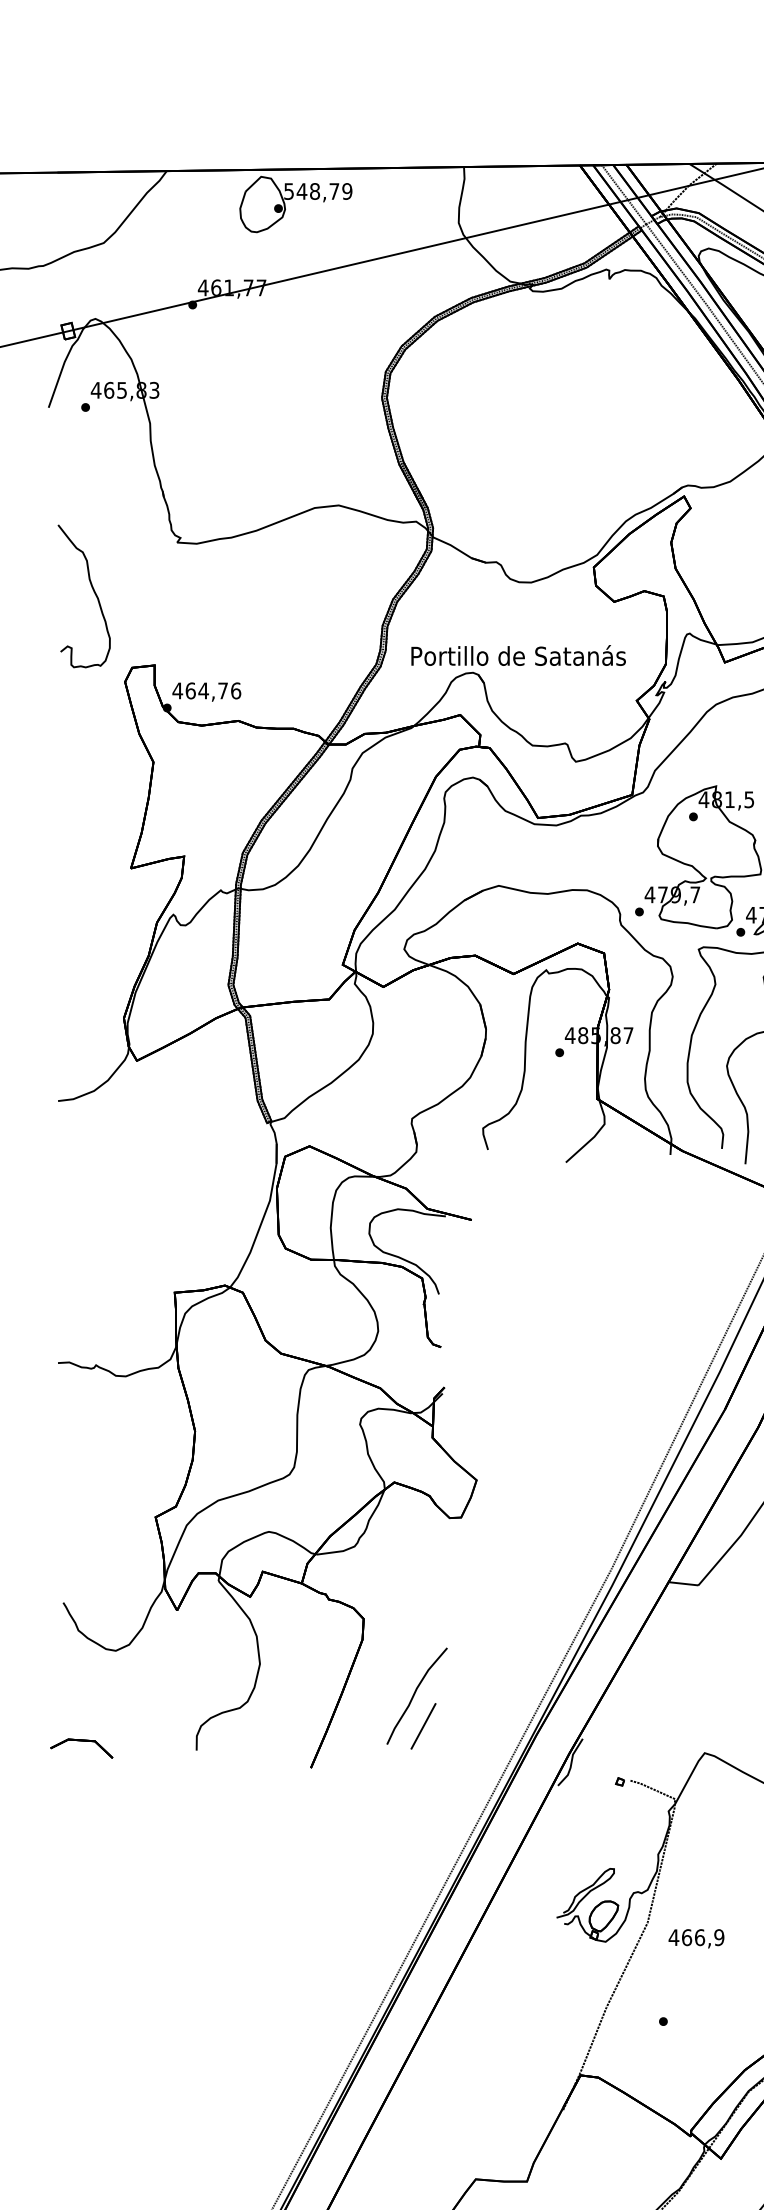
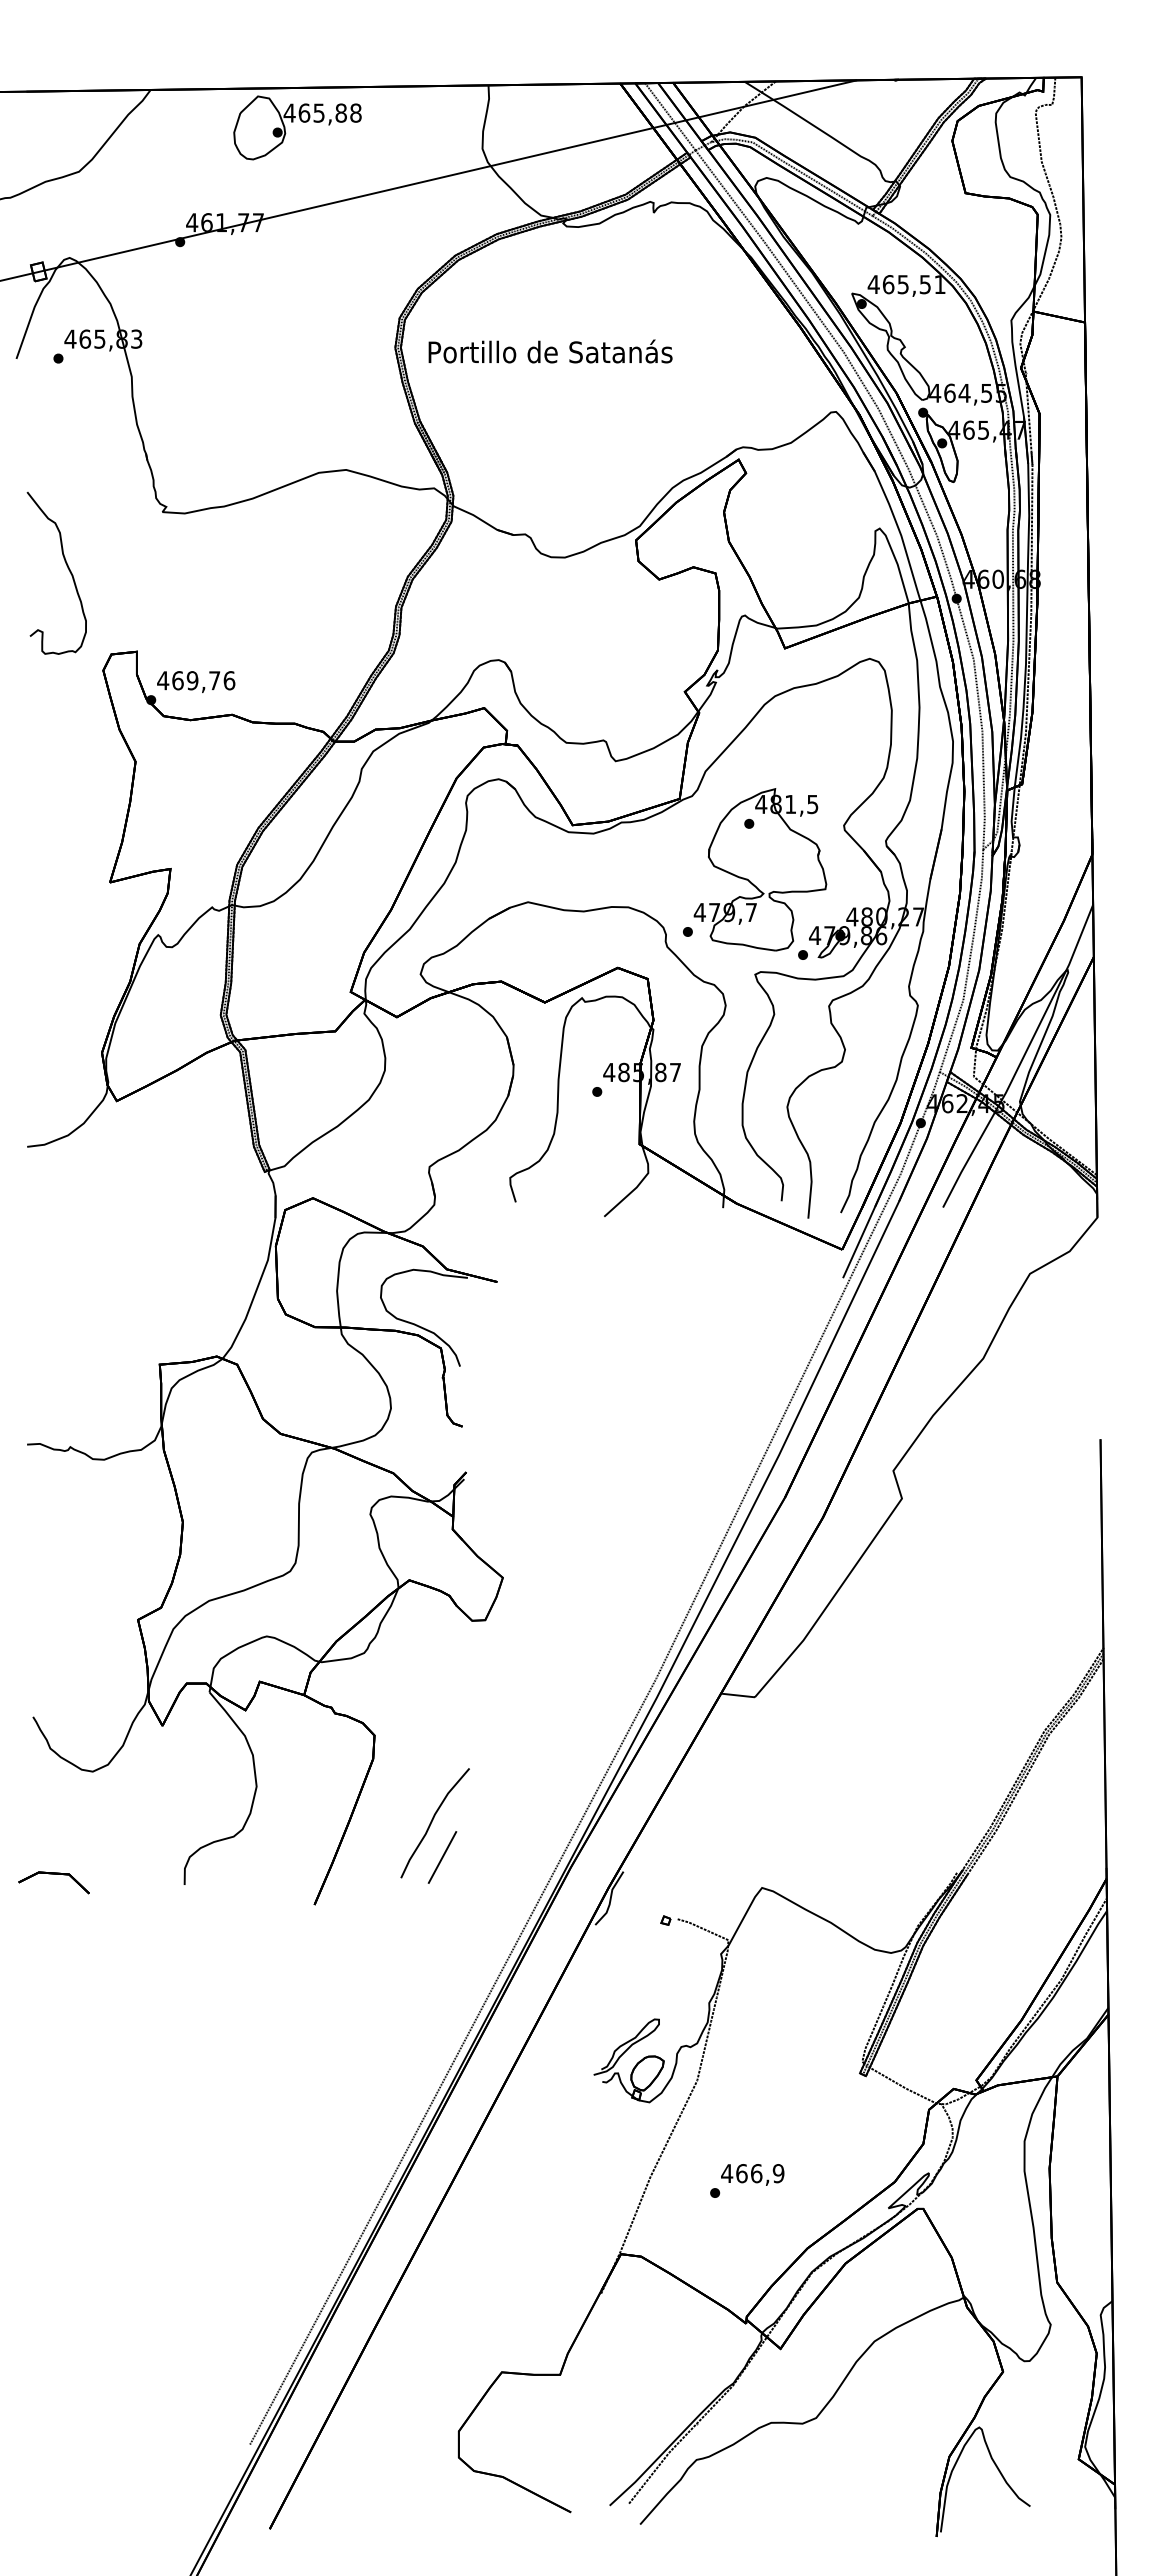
text: (317, 190) -> (322, 112), 548,79 -> 465,88
text: (518, 655) -> (550, 351), moved
text: (203, 690) -> (192, 680), 464,76 -> 469,76
text: (696, 1938) -> (752, 2174), moved

